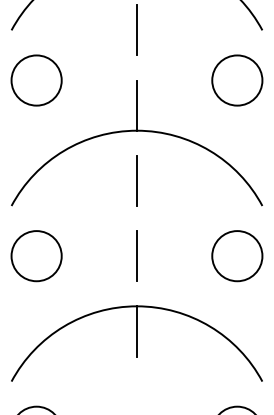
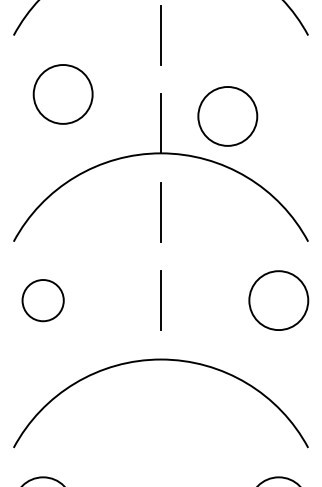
circle: (36, 80) -> (62, 94), moved
circle: (237, 80) -> (227, 116), moved
circle: (36, 256) -> (42, 300), size x0.7
line: (137, 331) -> (161, 388), removed

